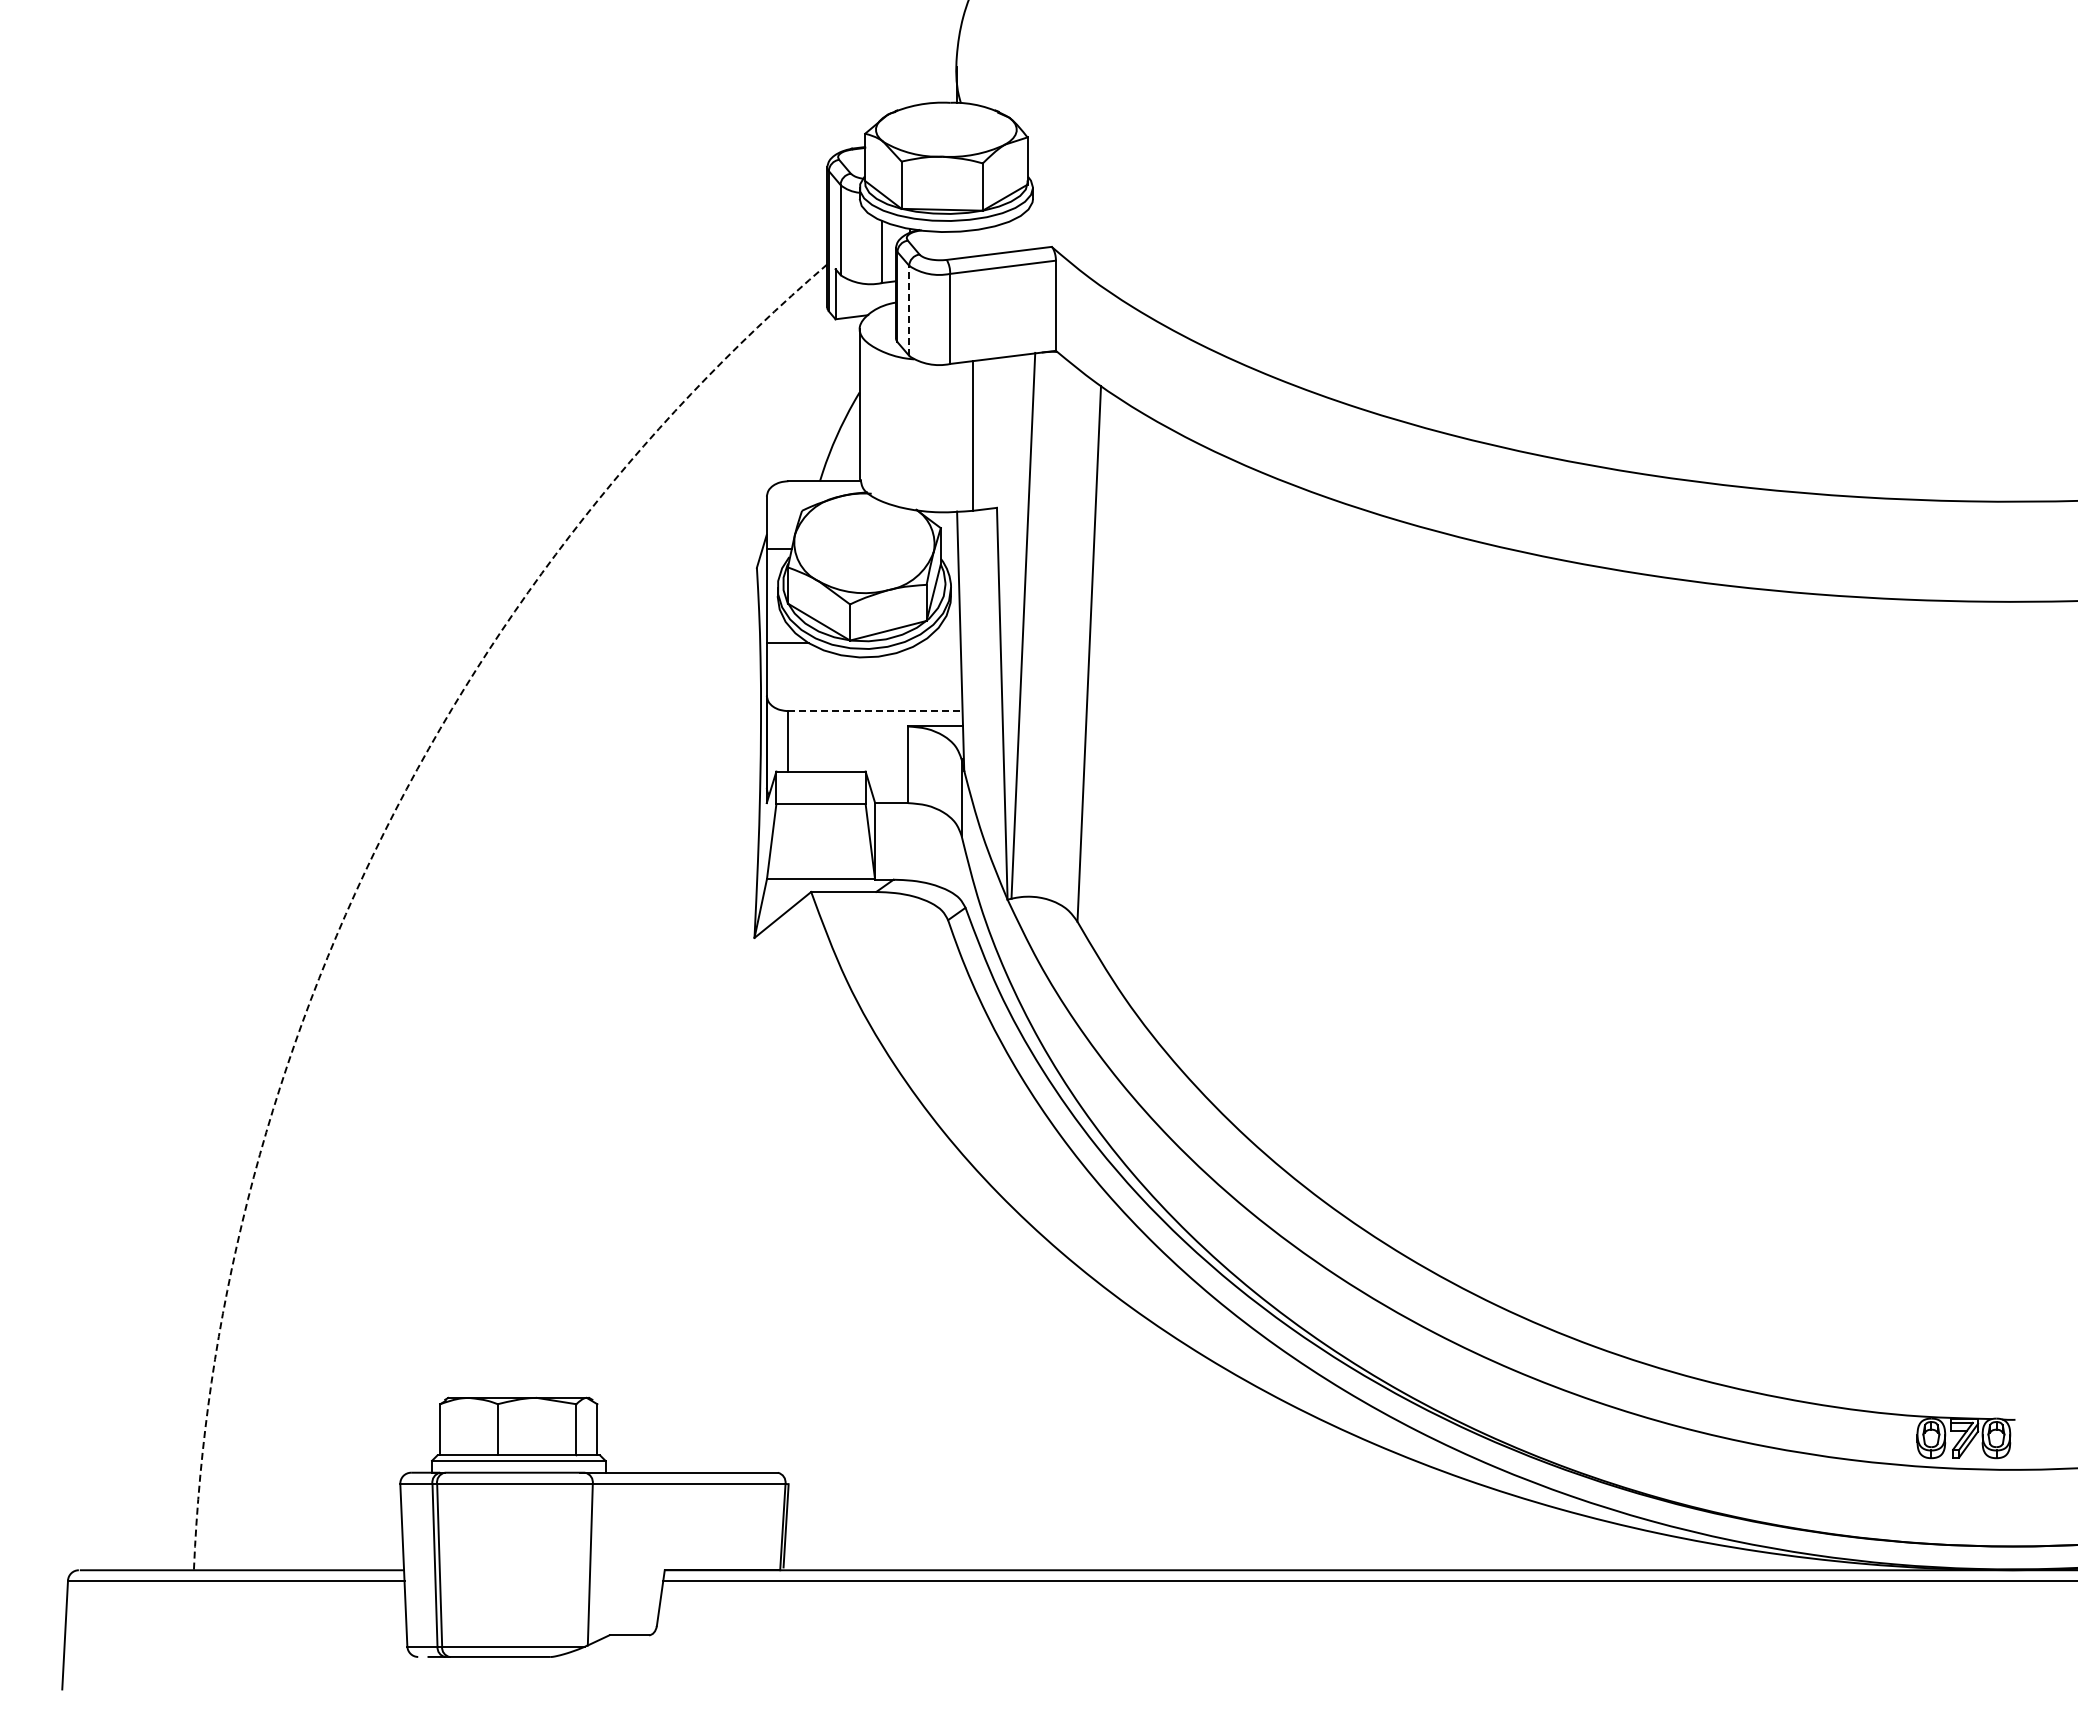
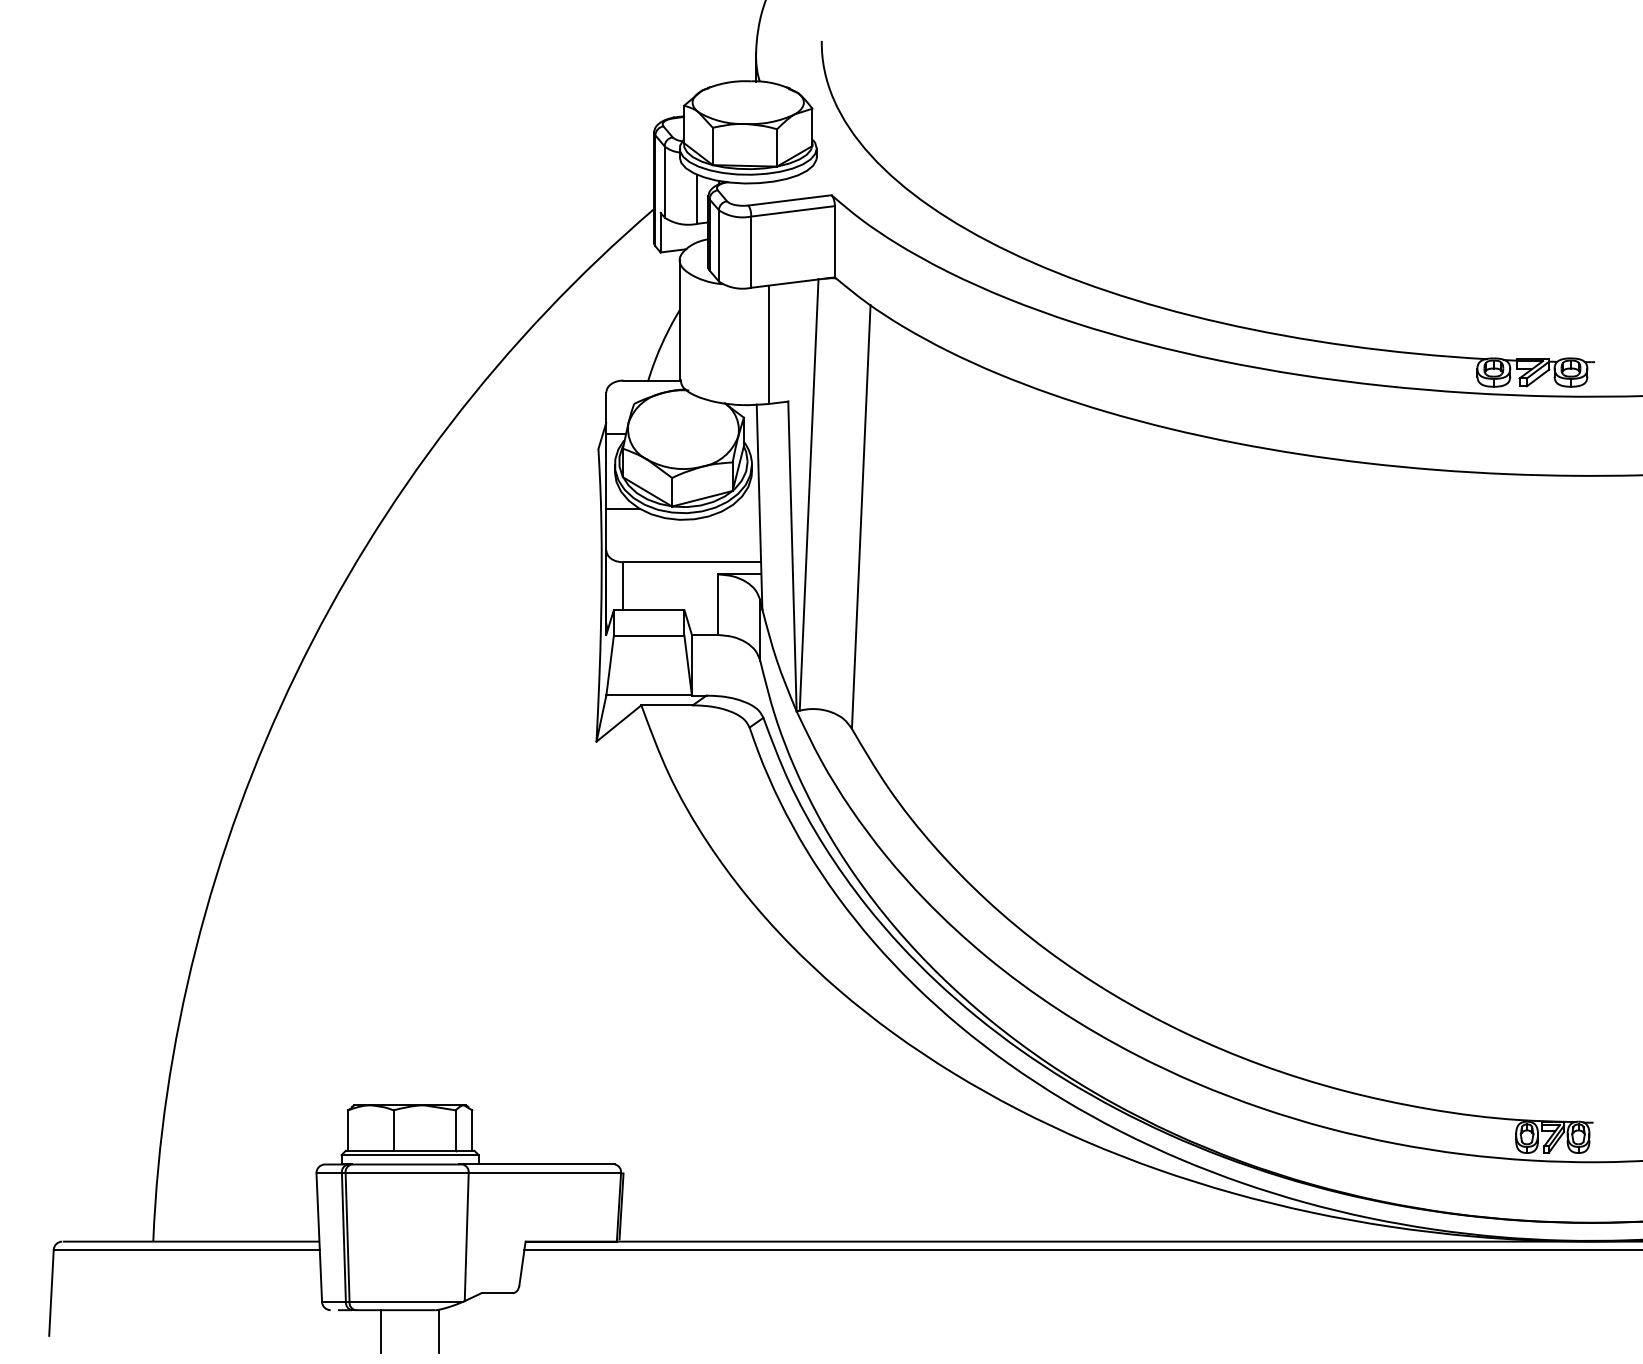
line: (909, 310) -> (719, 245), dashed -> solid
part: (1497, 395) -> (1184, 312), added
line: (876, 711) -> (693, 562), dashed -> solid
arc: (374, 851) -> (296, 673), dashed -> solid
line: (481, 1683) -> (380, 1331), added
line: (555, 1683) -> (439, 1331), added

